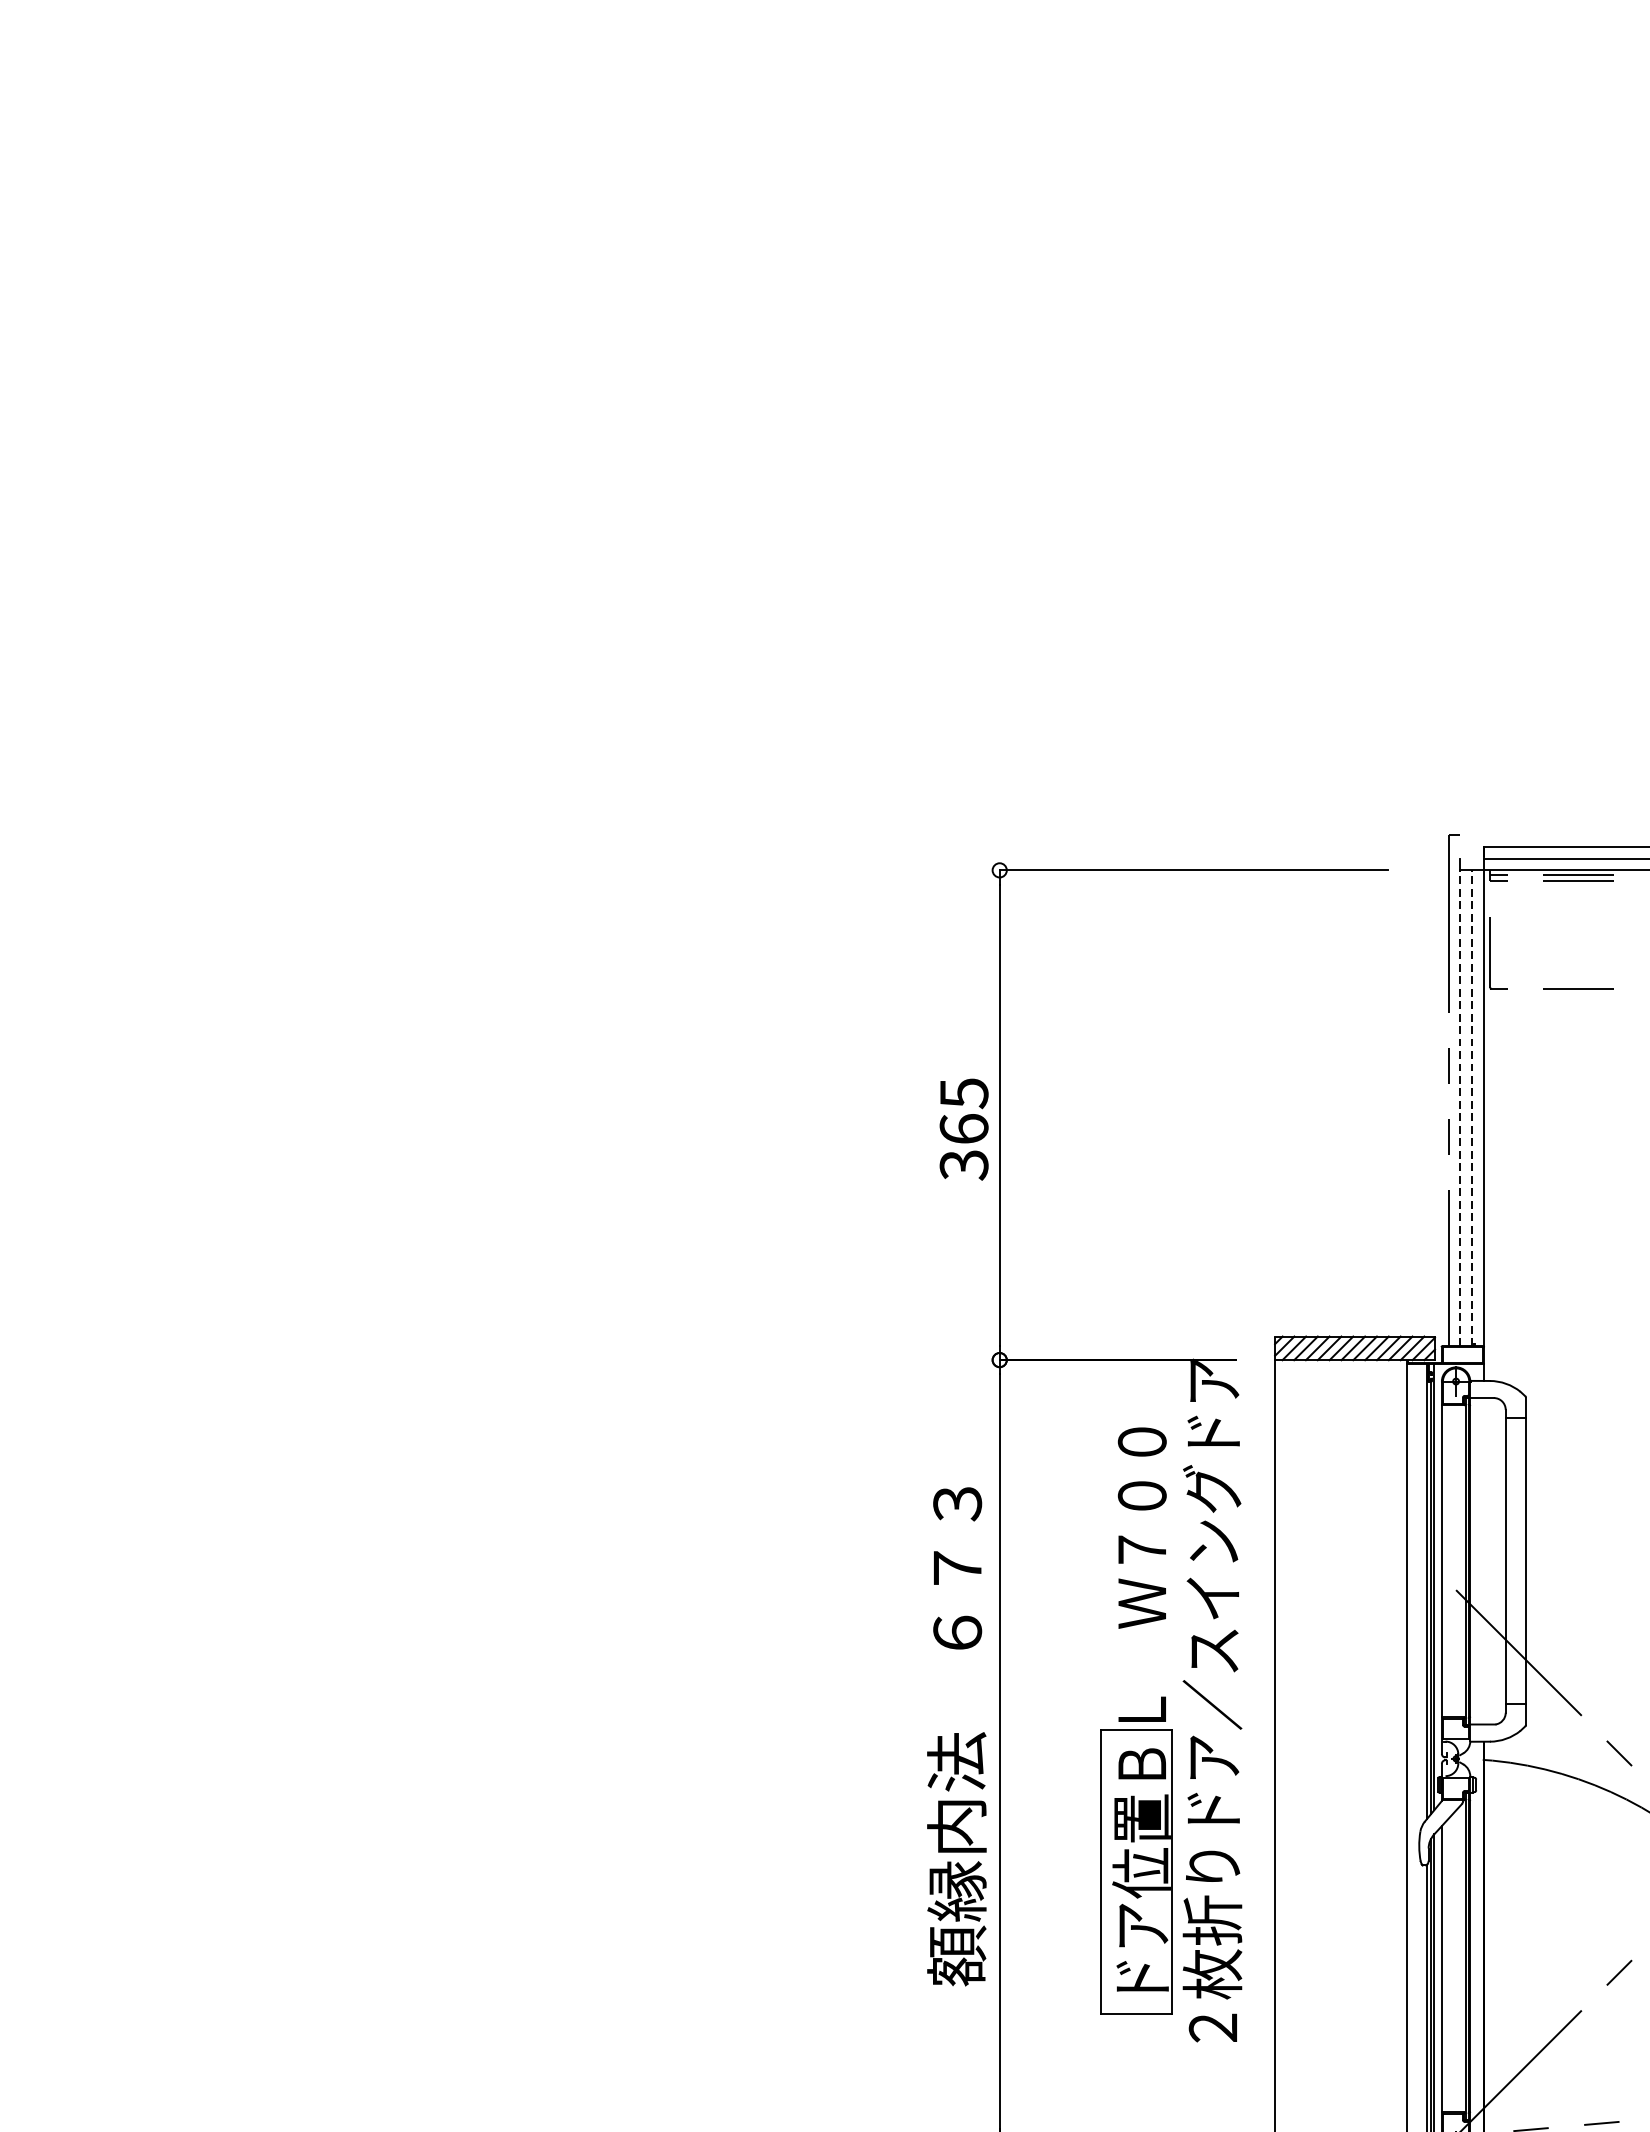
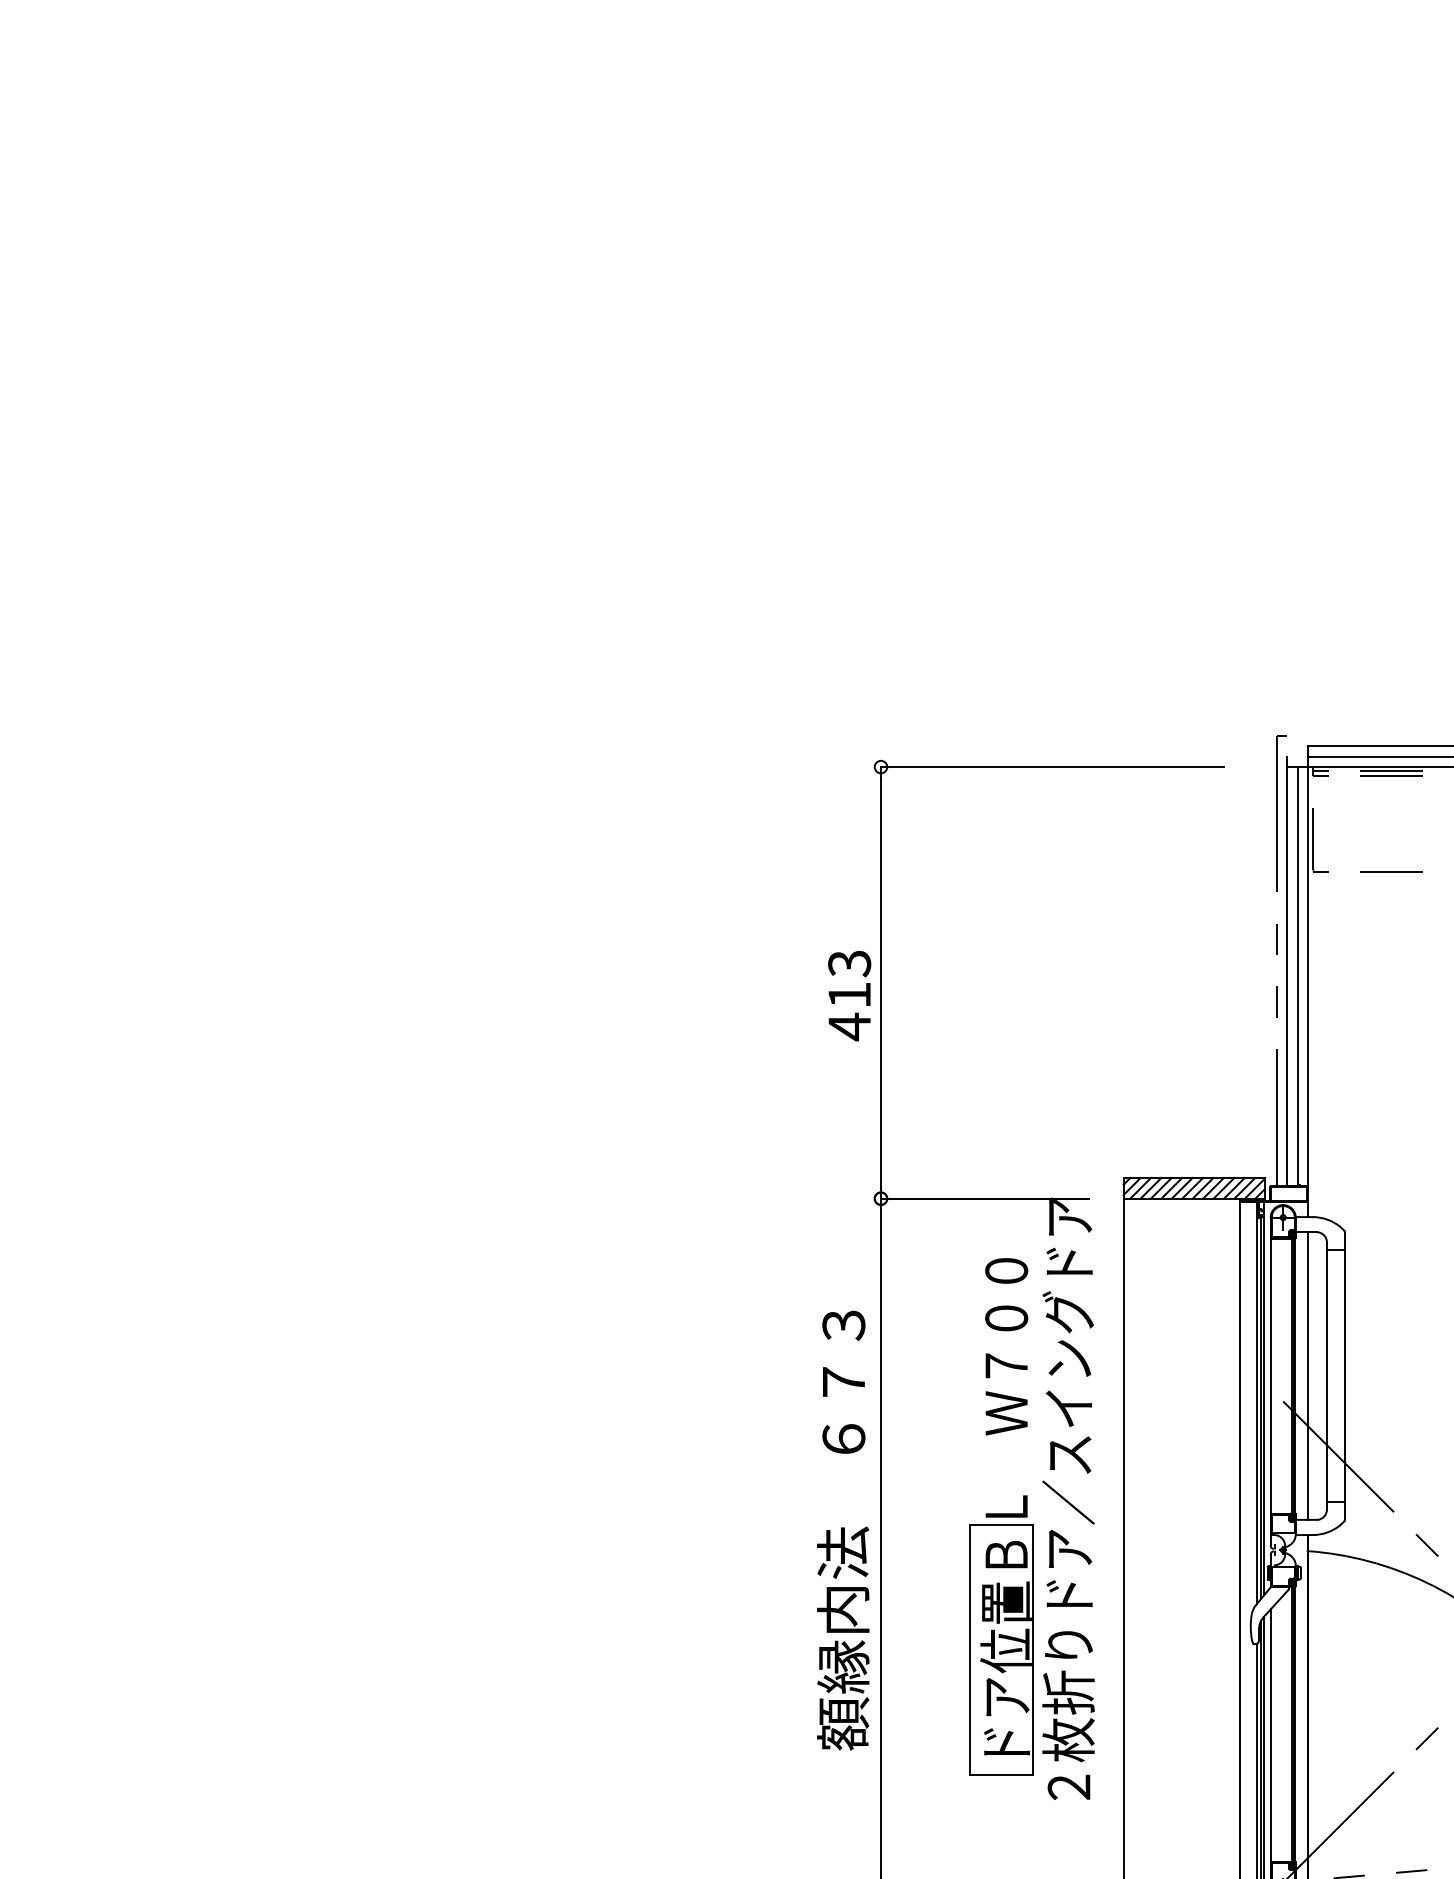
line: (1460, 1107) -> (1287, 976), dashed -> solid
line: (1472, 1107) -> (1297, 976), dashed -> solid
text: (963, 1129) -> (849, 995), 365 -> 413
line: (1483, 1560) -> (1307, 1375), added

